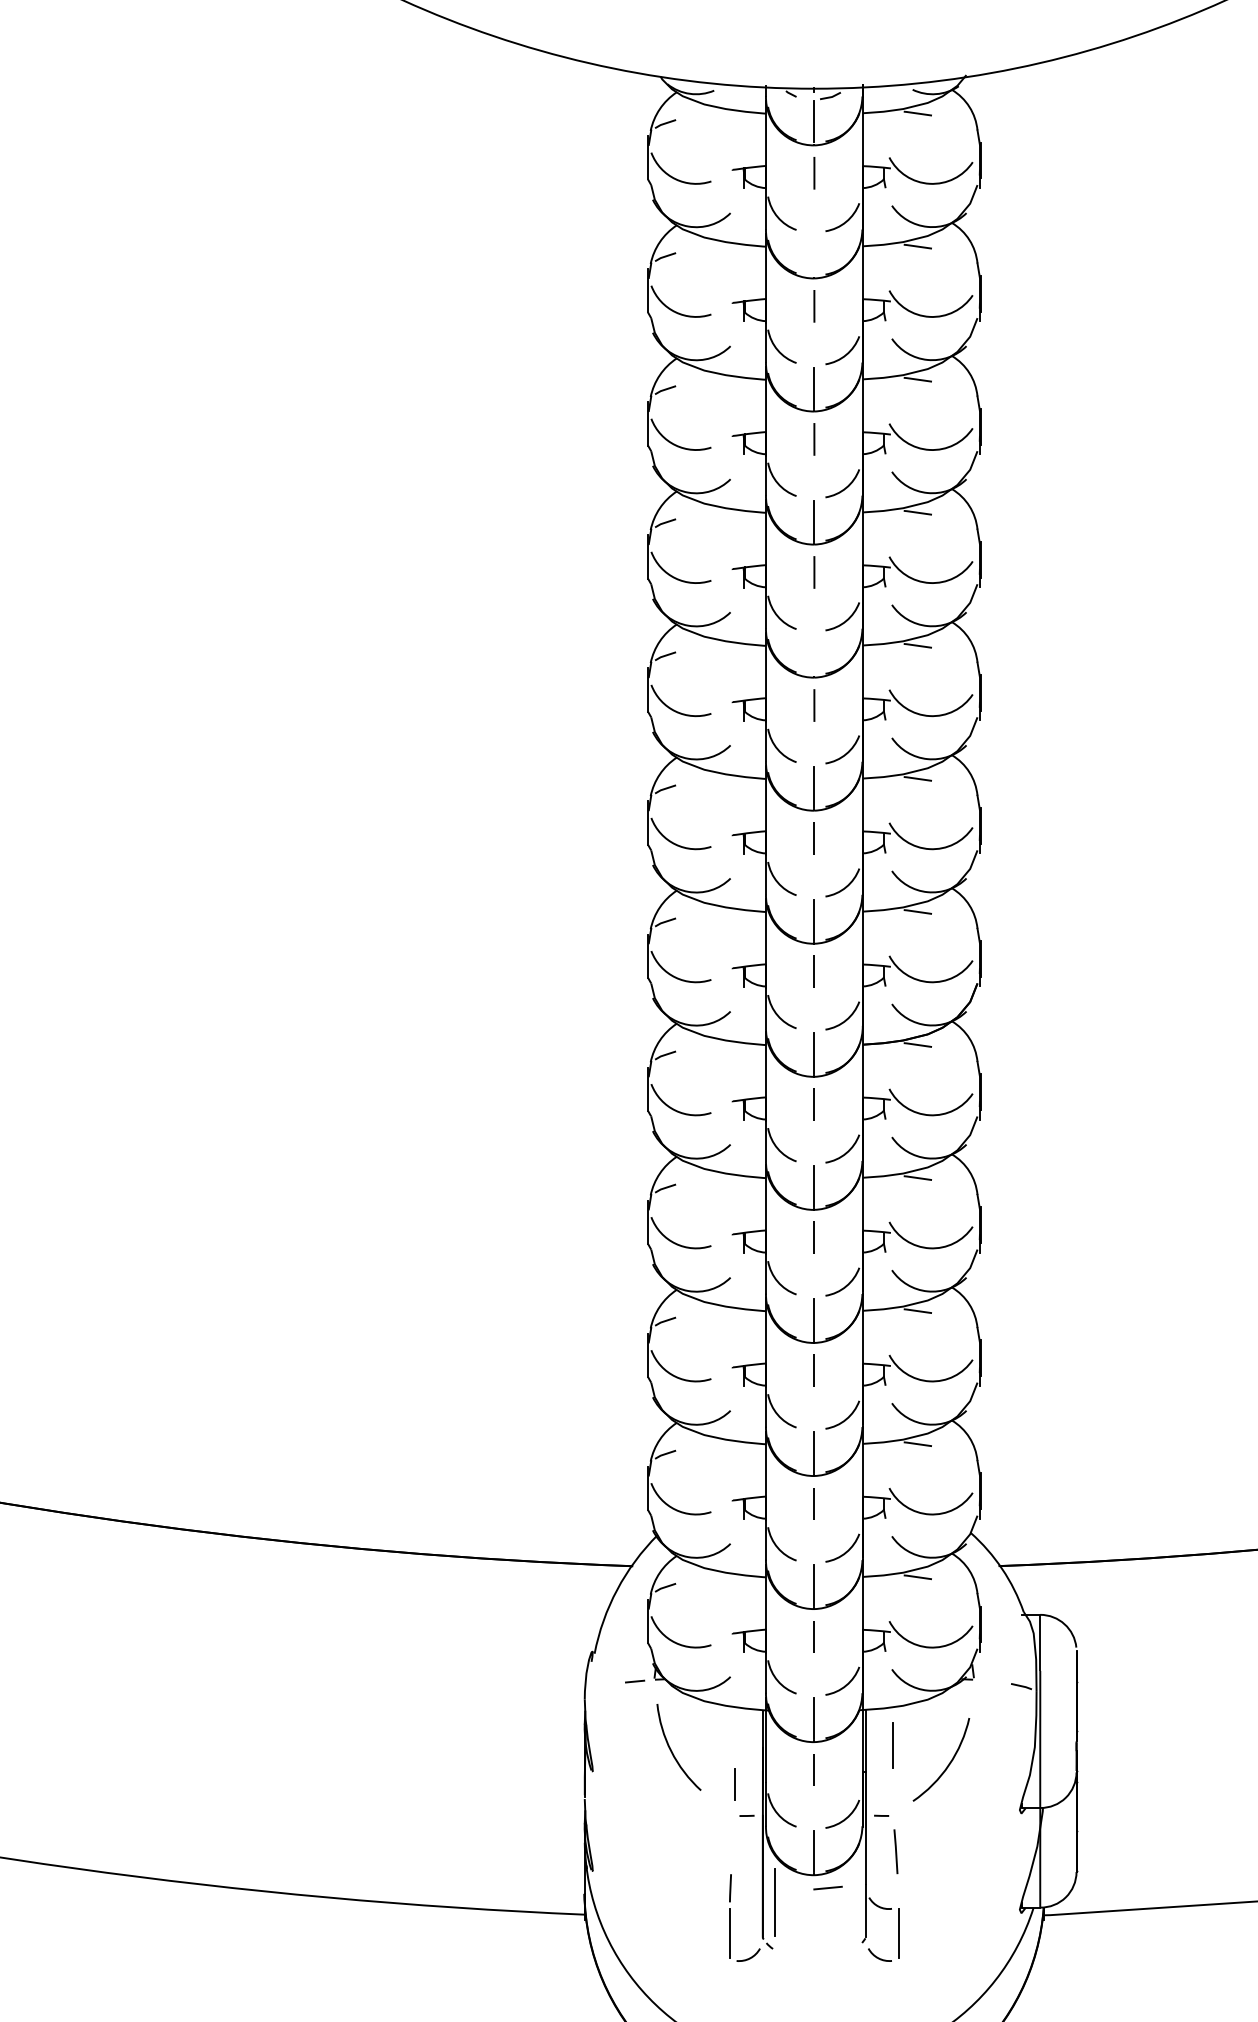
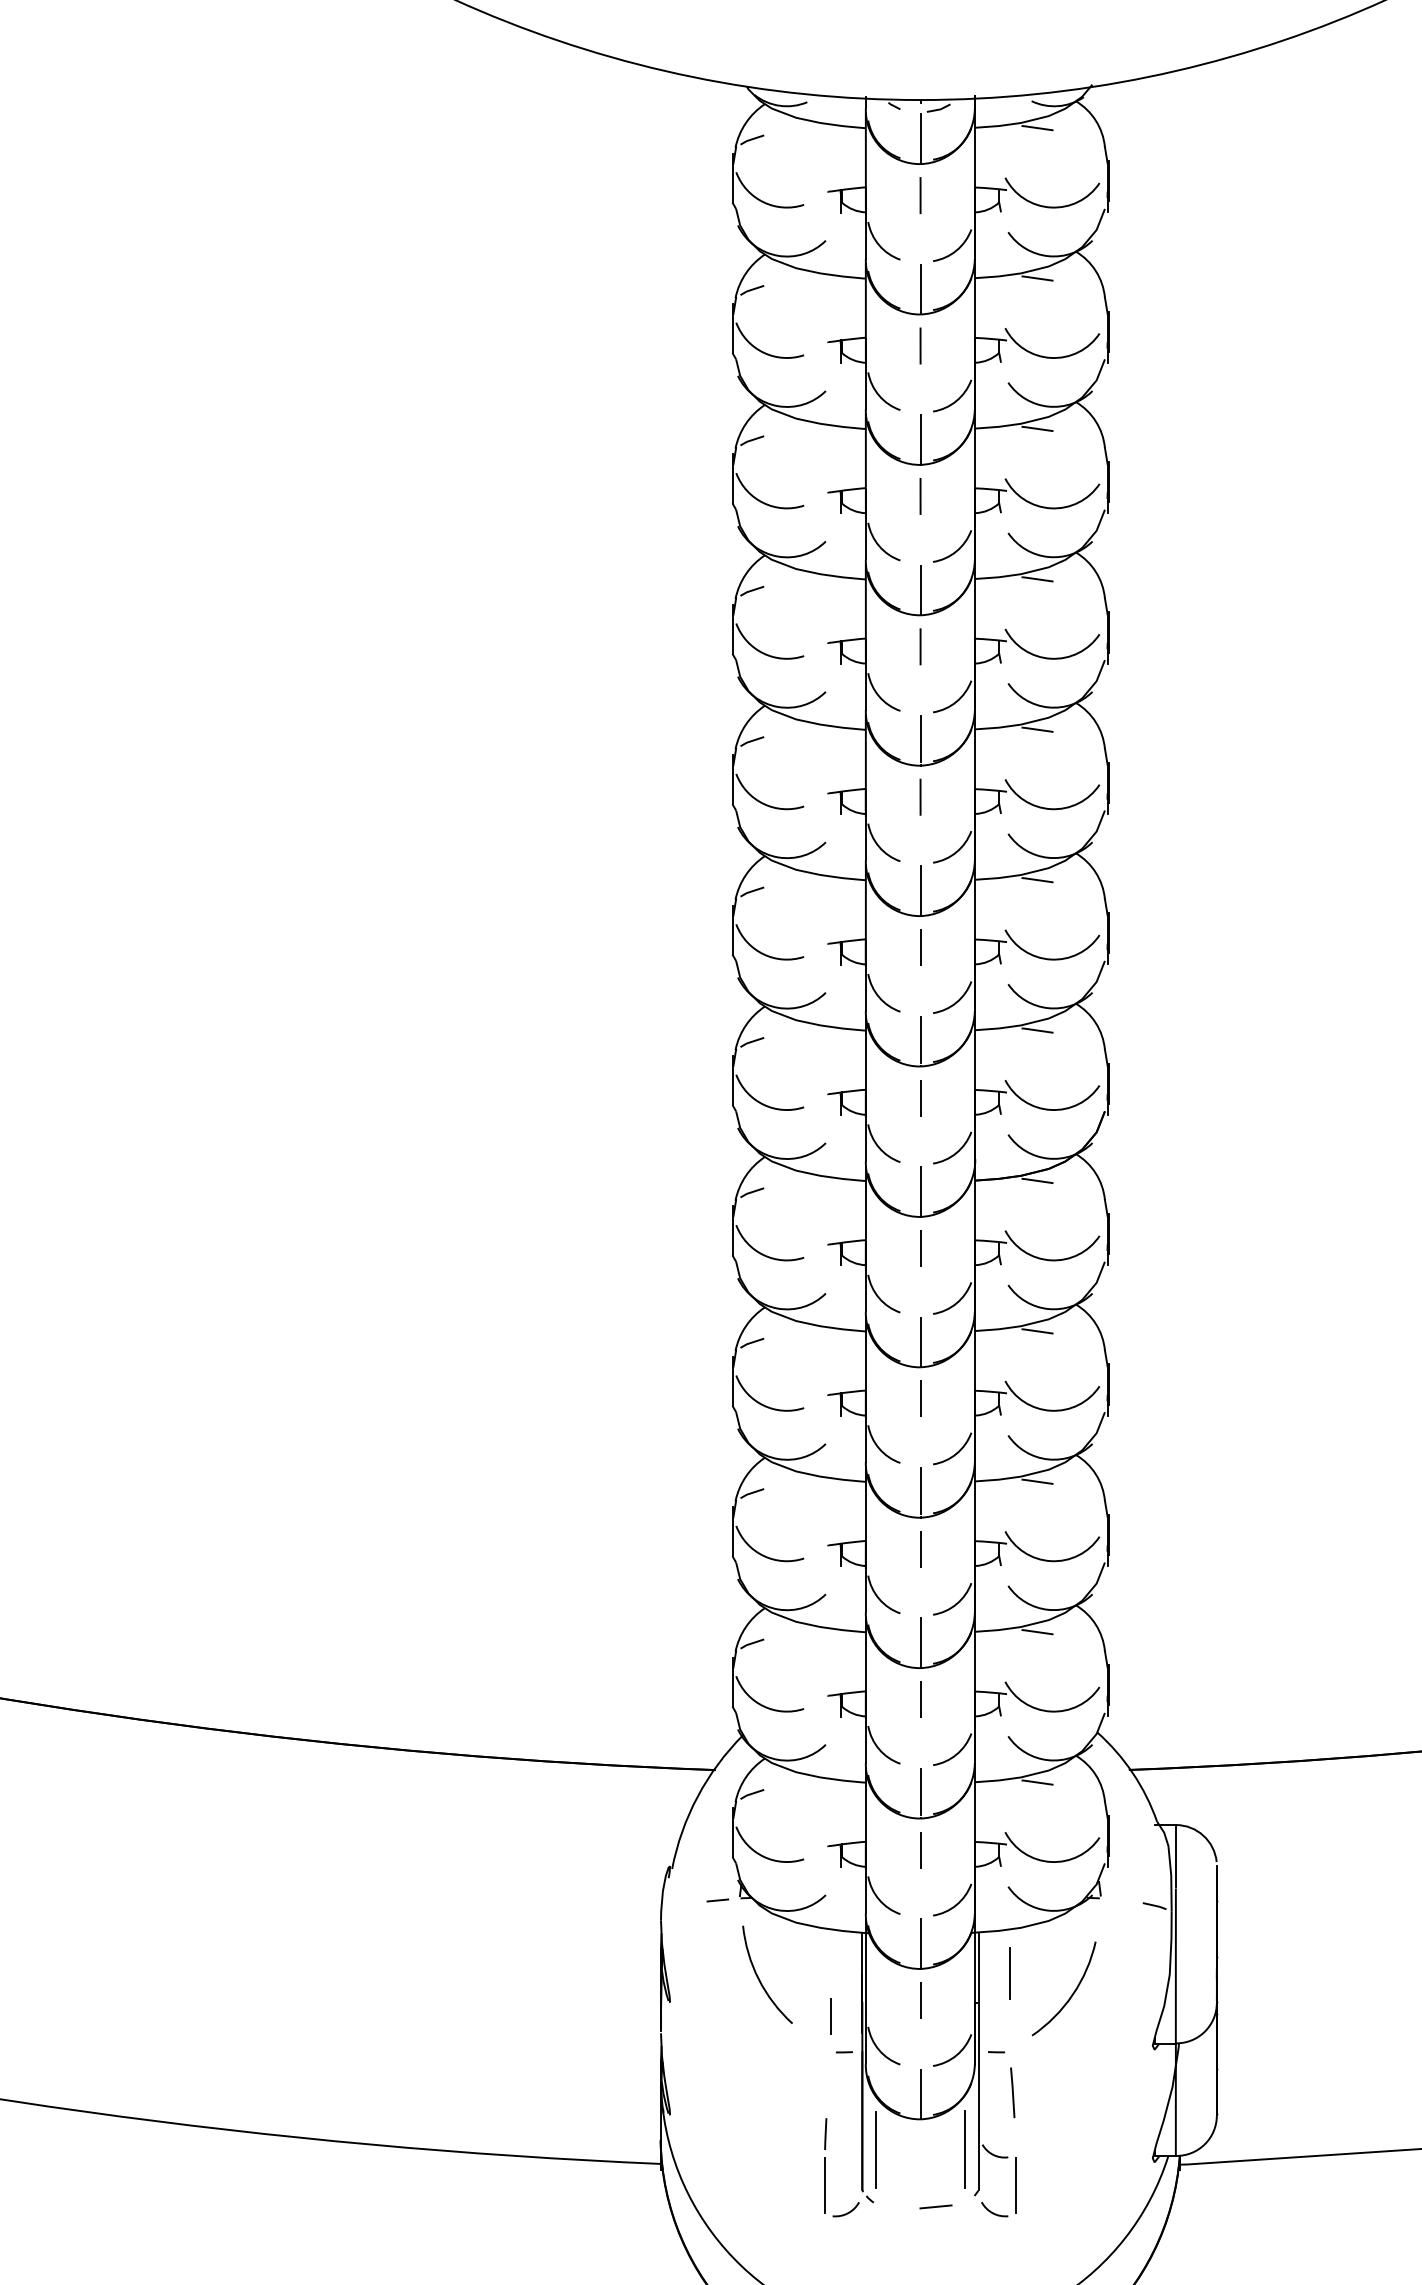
line: (814, 254) -> (920, 287), added
line: (814, 654) -> (920, 739), added
line: (827, 1887) -> (935, 2206), moved
line: (853, 1901) -> (964, 2149), added

